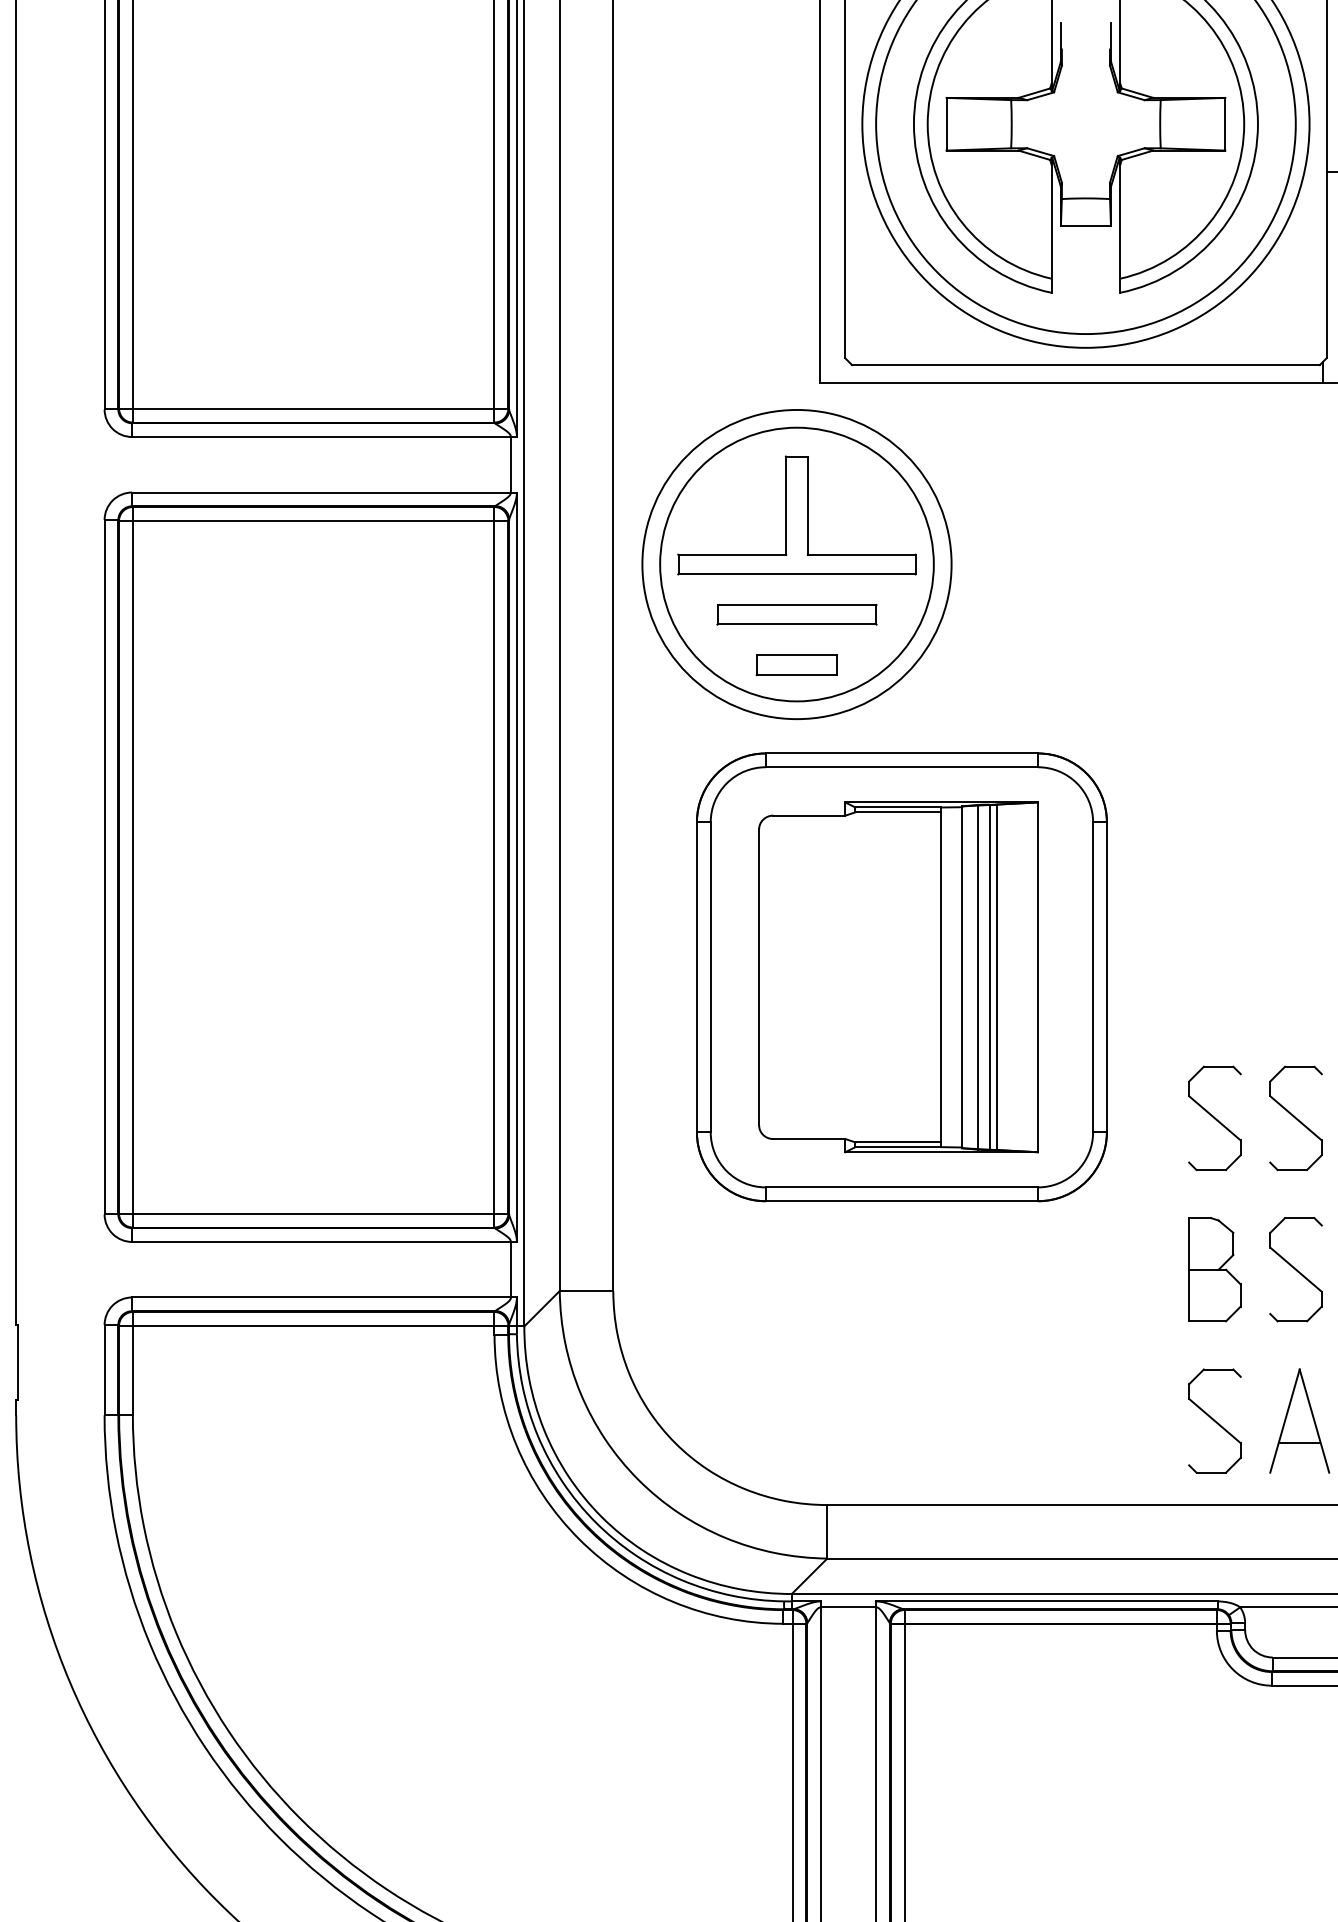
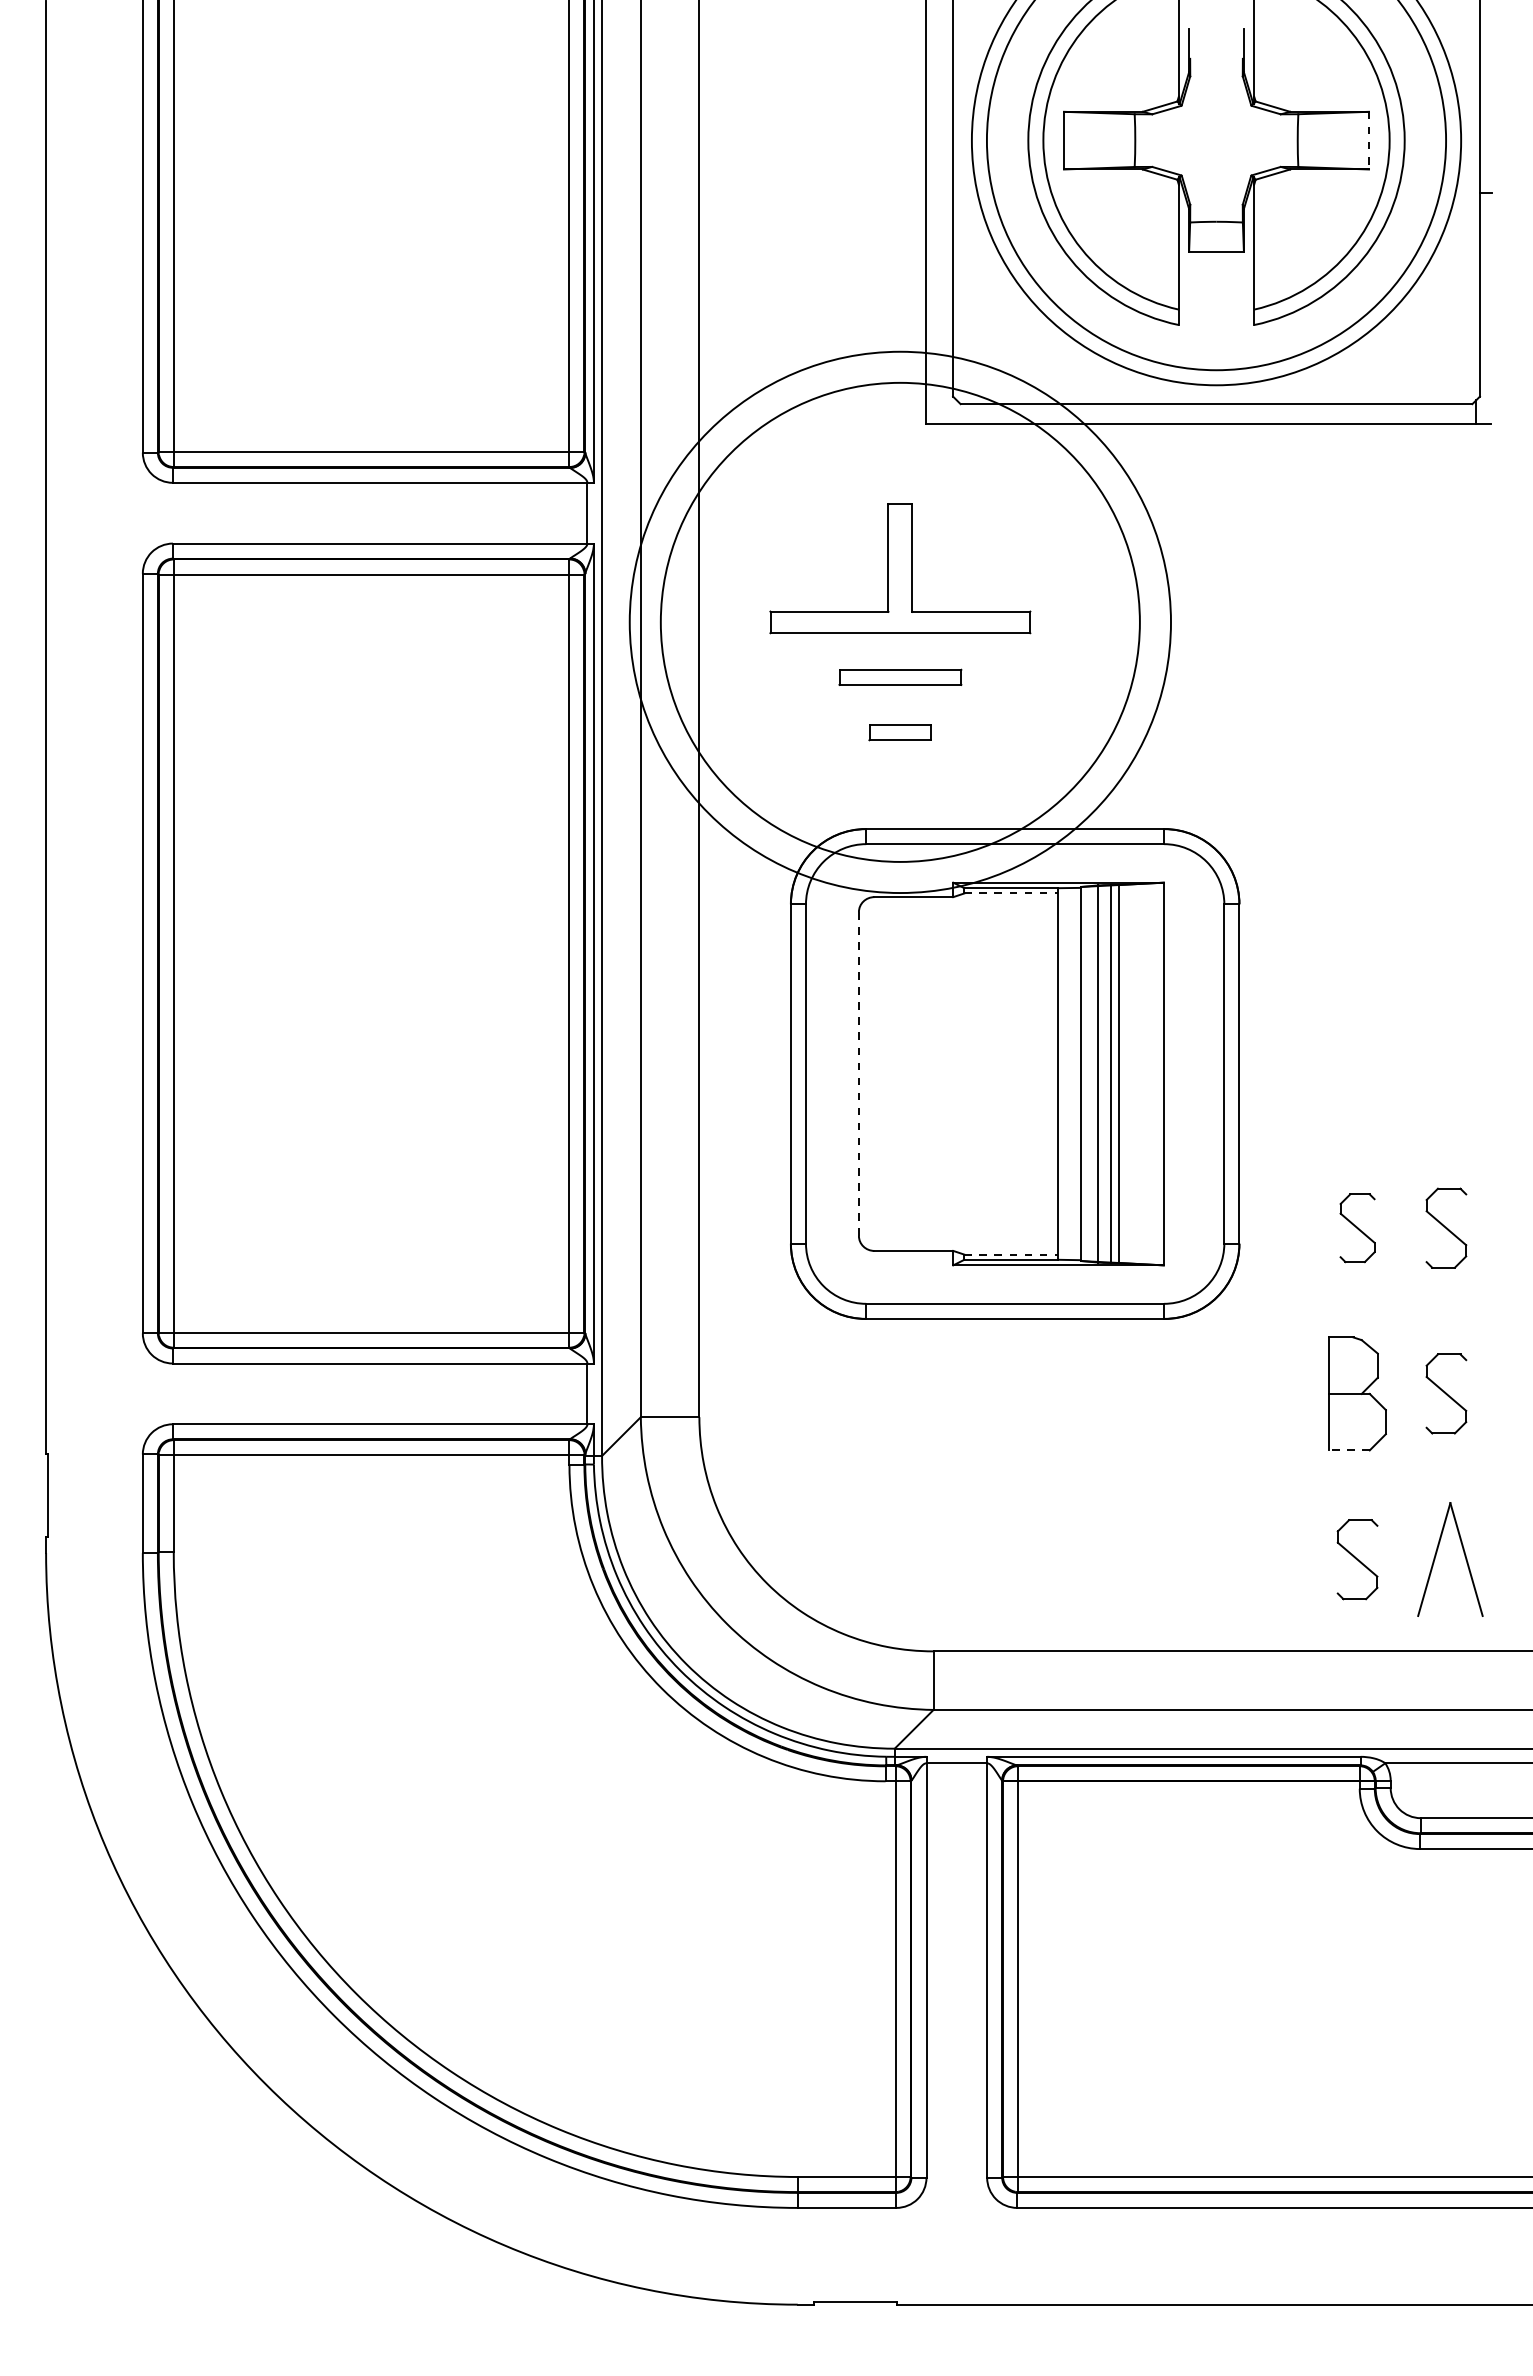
line: (1225, 124) -> (1369, 140), solid -> dashed
circle: (797, 564) -> (900, 622), size x1.6
circle: (797, 564) -> (900, 622), size x1.6
part: (797, 614) -> (900, 677), size x0.7
part: (796, 665) -> (899, 732), size x0.7
line: (898, 812) -> (1011, 893), solid -> dashed
line: (758, 977) -> (858, 1074), solid -> dashed
part: (1214, 1117) -> (1357, 1227), size x0.6
part: (1296, 1117) -> (1446, 1227), size x0.7
line: (898, 1142) -> (1011, 1254), solid -> dashed
part: (1296, 1269) -> (1446, 1393), size x0.7
line: (1207, 1321) -> (1349, 1450), solid -> dashed
part: (1214, 1421) -> (1357, 1559), size x0.7
line: (1298, 1443) -> (1449, 1583), removed

